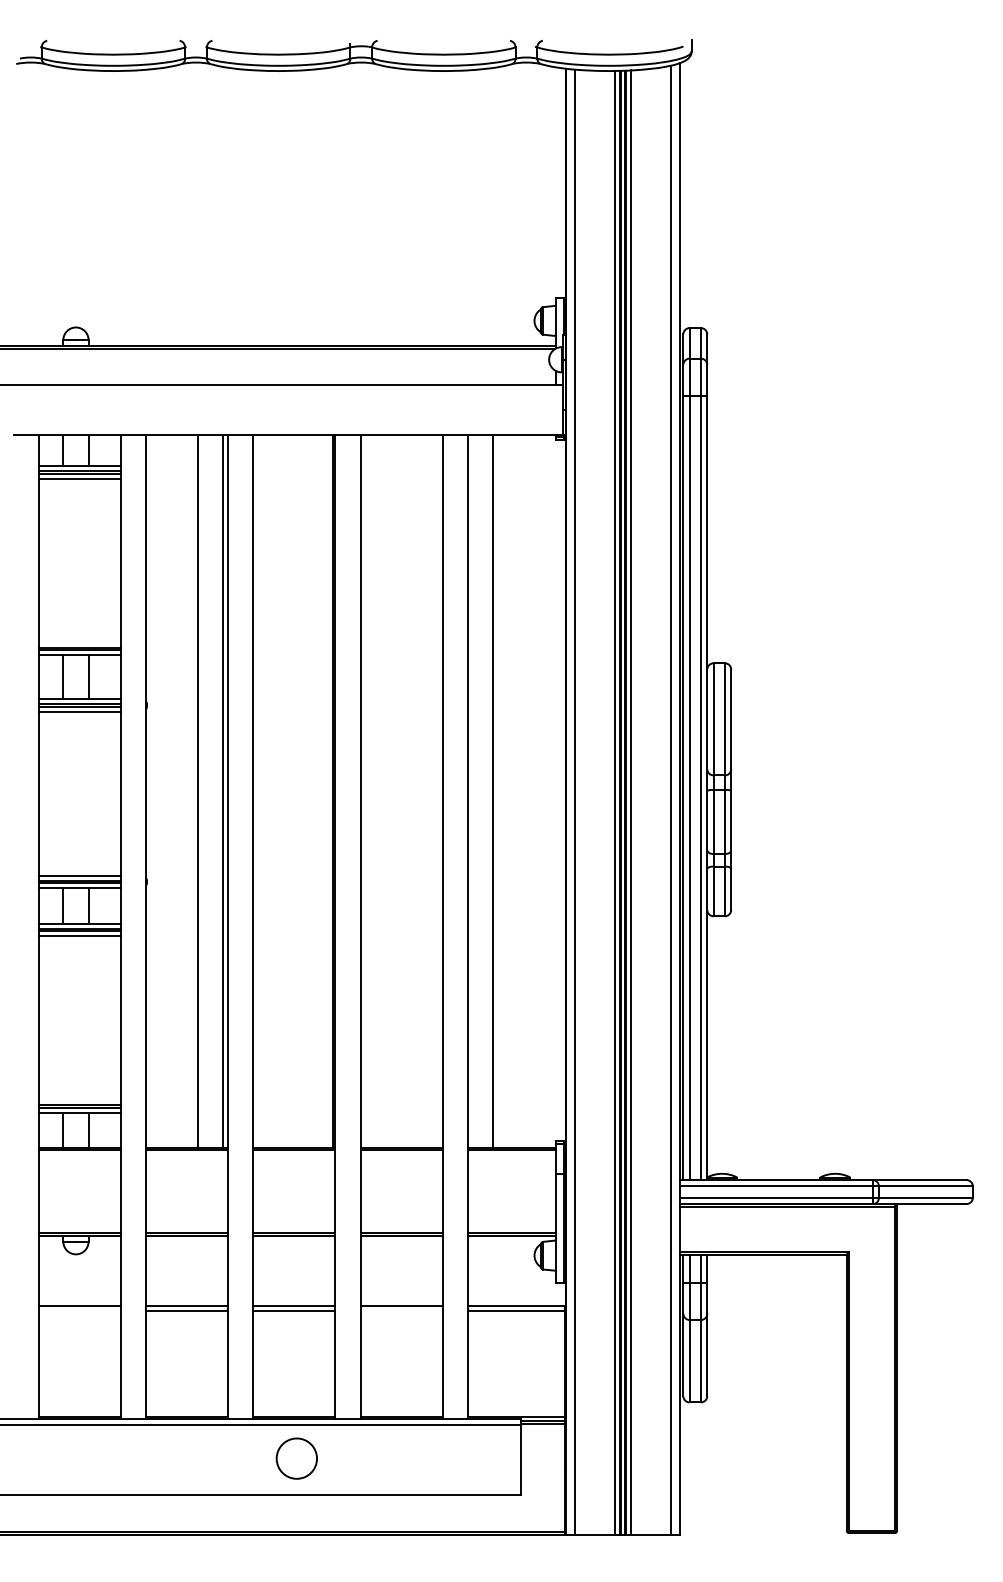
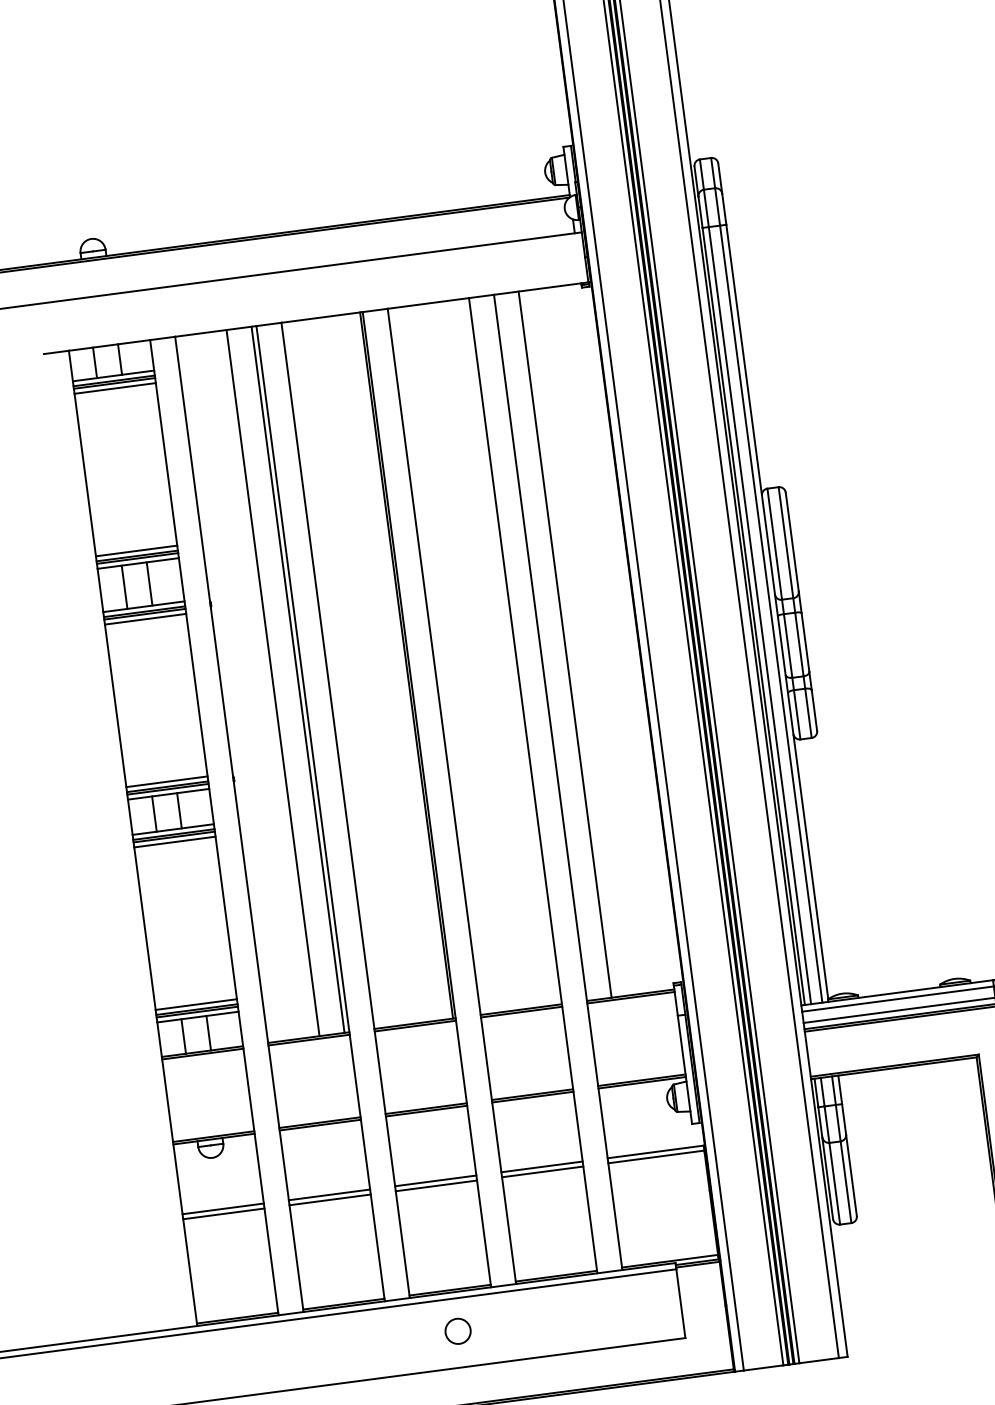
line: (79, 642) -> (136, 550), added
line: (79, 1100) -> (195, 1004), added
line: (79, 1311) -> (223, 1214), added
line: (401, 1311) -> (542, 1172), added
circle: (296, 1457) -> (457, 1330), size x0.62

